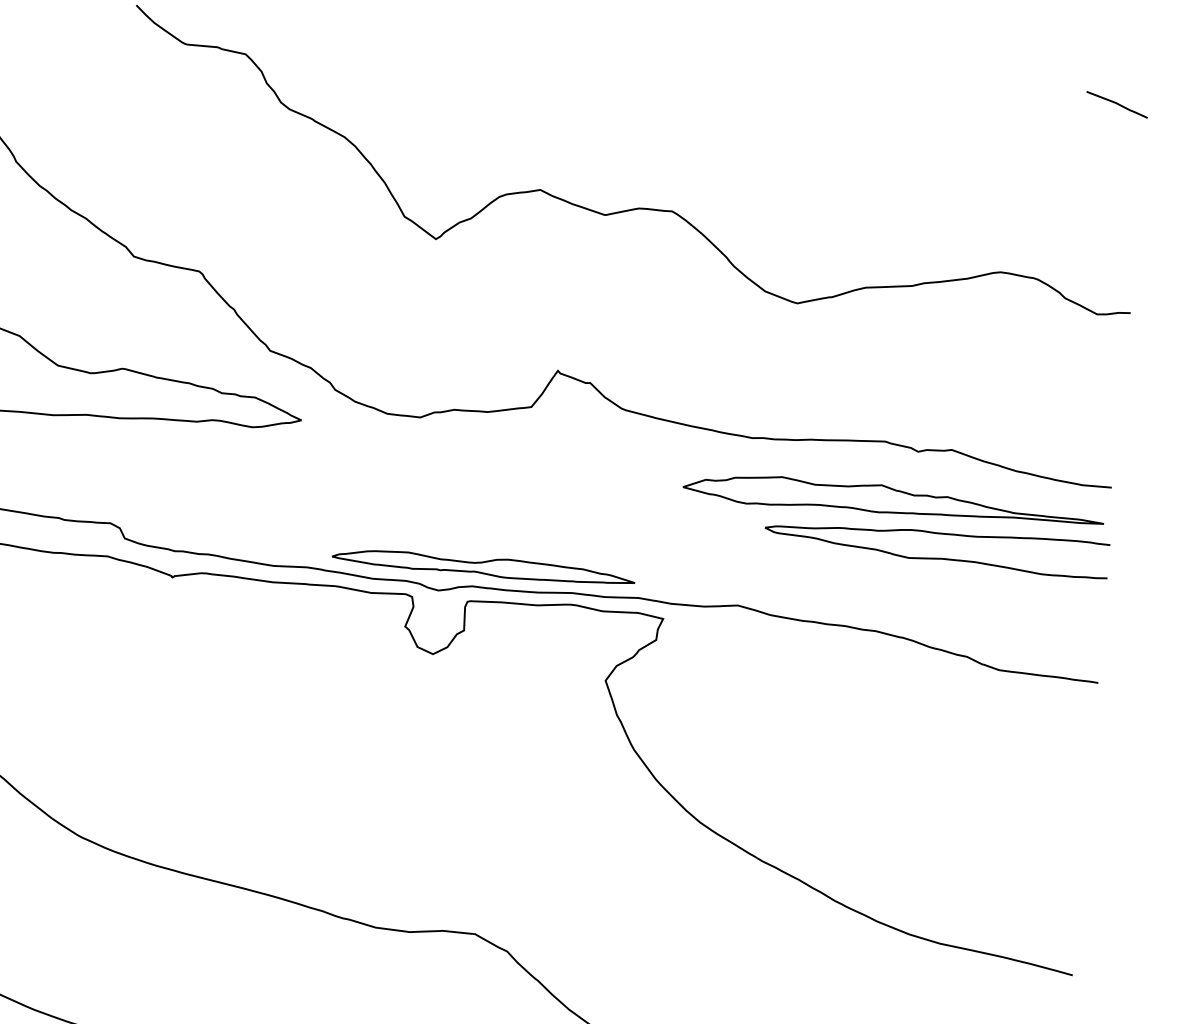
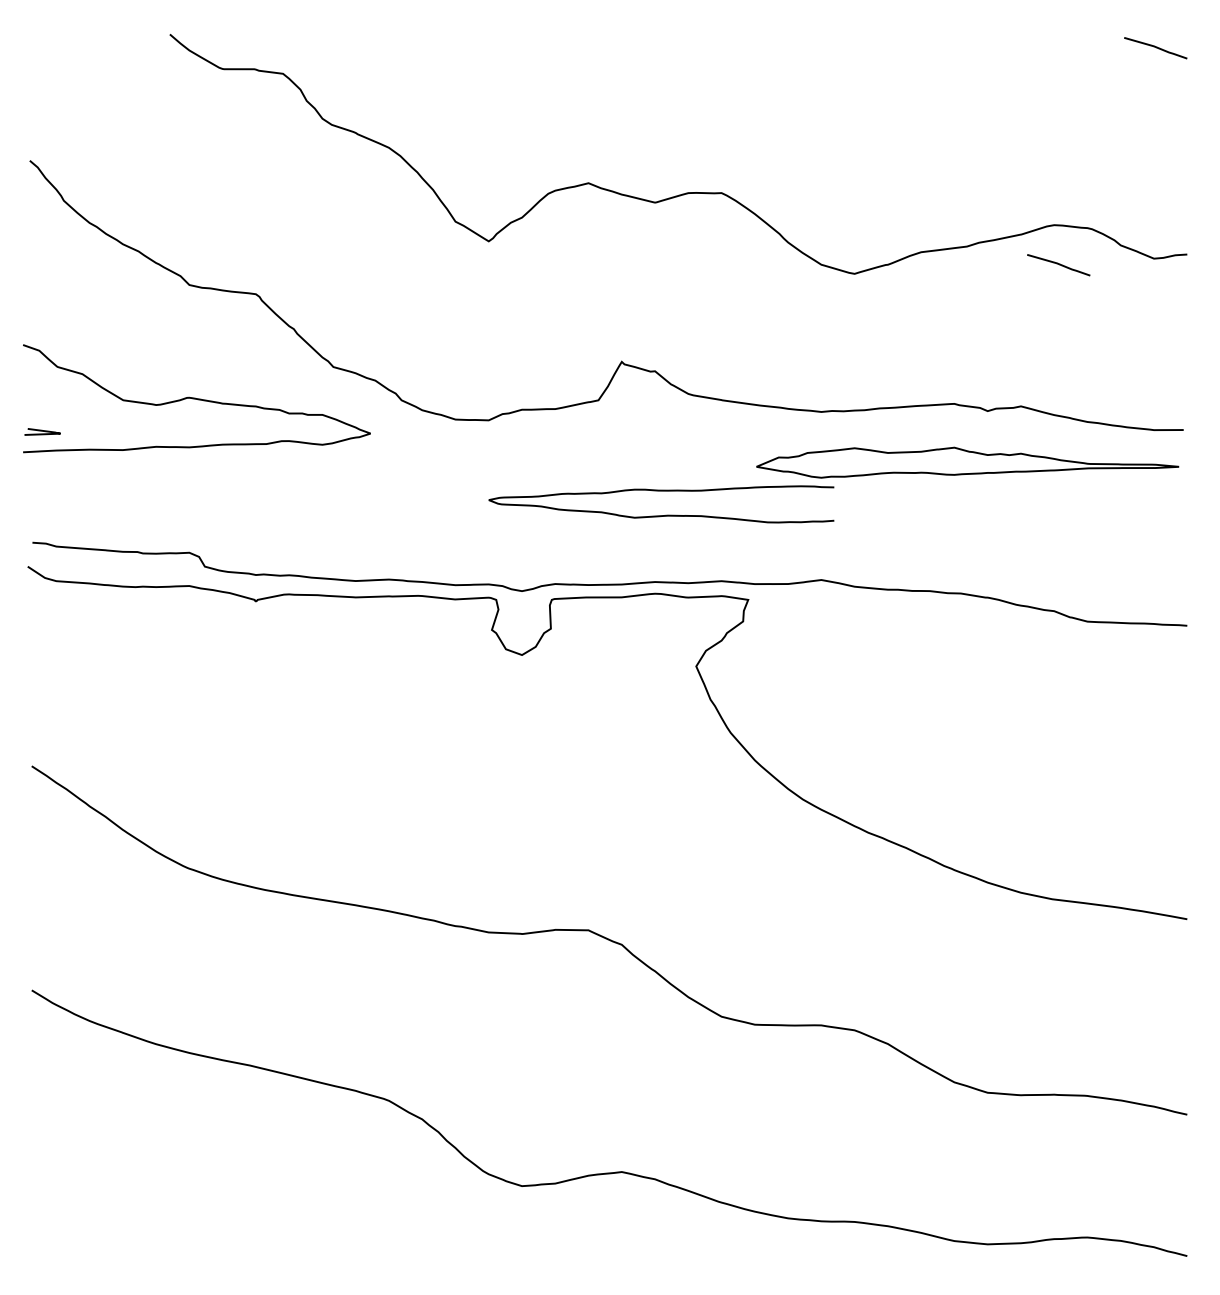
curve: (1001, 311) -> (1058, 264), added
curve: (939, 557) -> (665, 514), moved
part: (483, 566) -> (564, 563), removed

